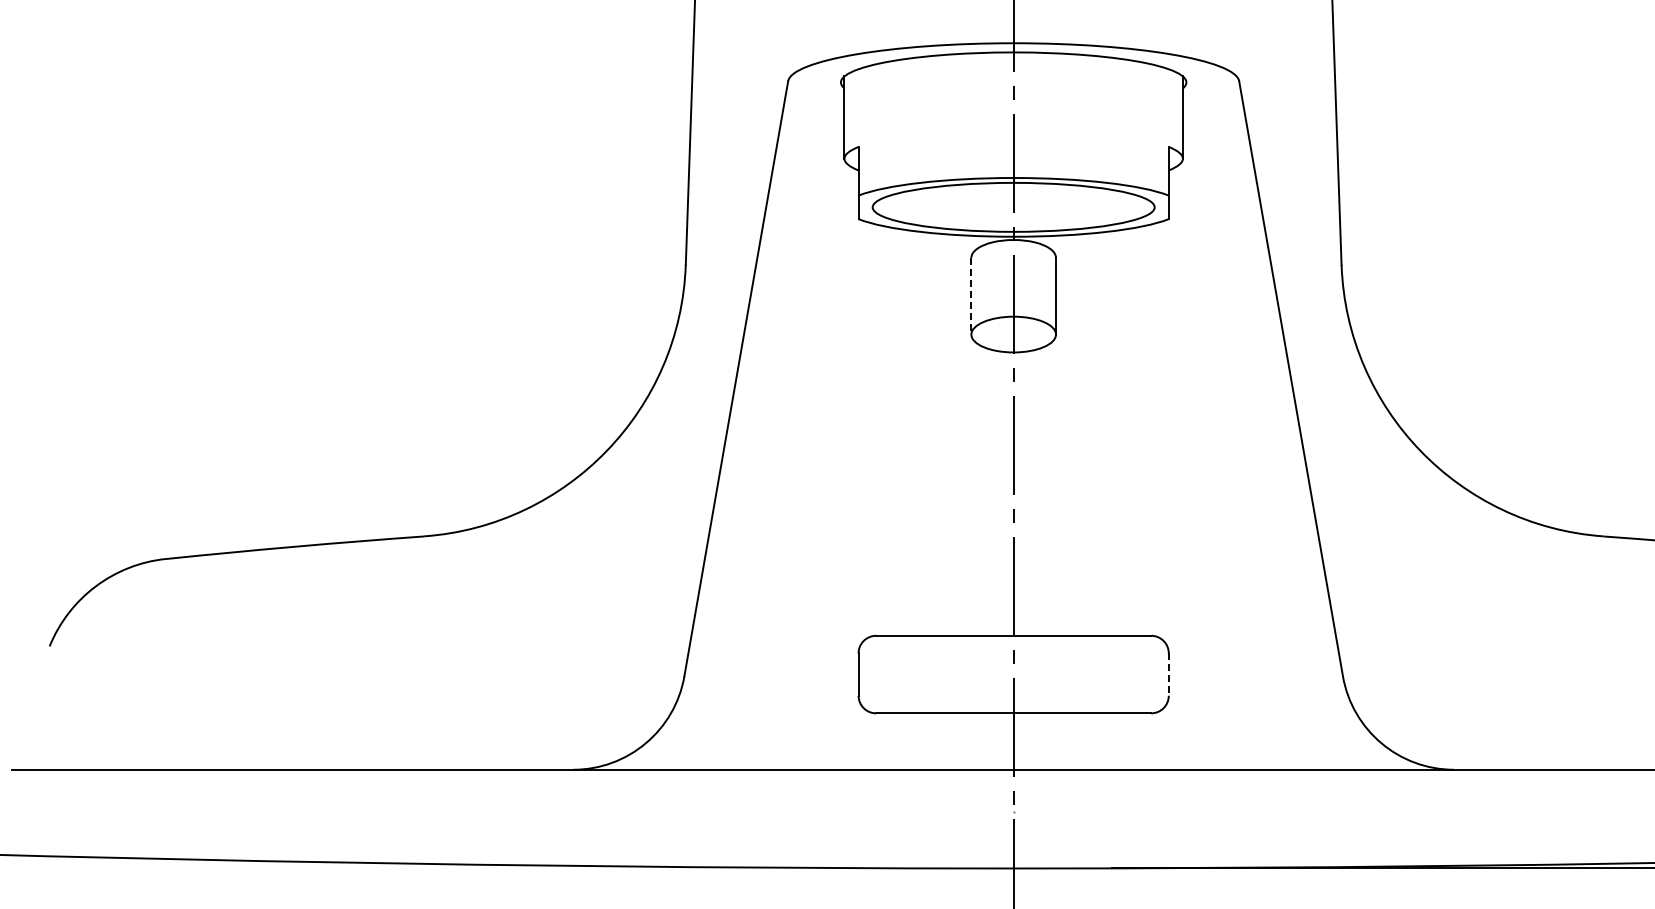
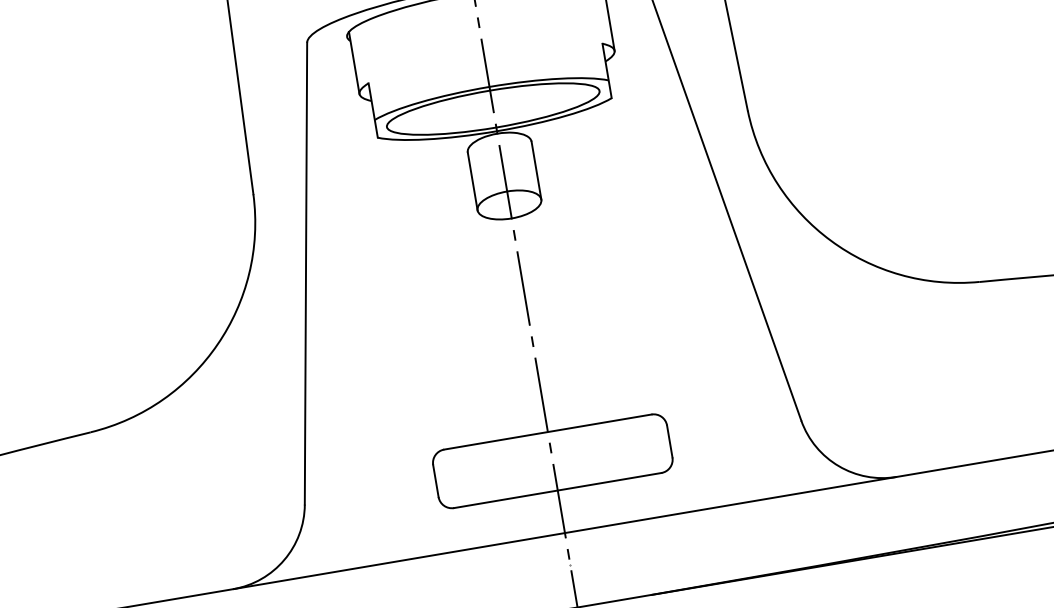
line: (971, 296) -> (472, 181), dashed -> solid
line: (1168, 675) -> (669, 442), dashed -> solid

